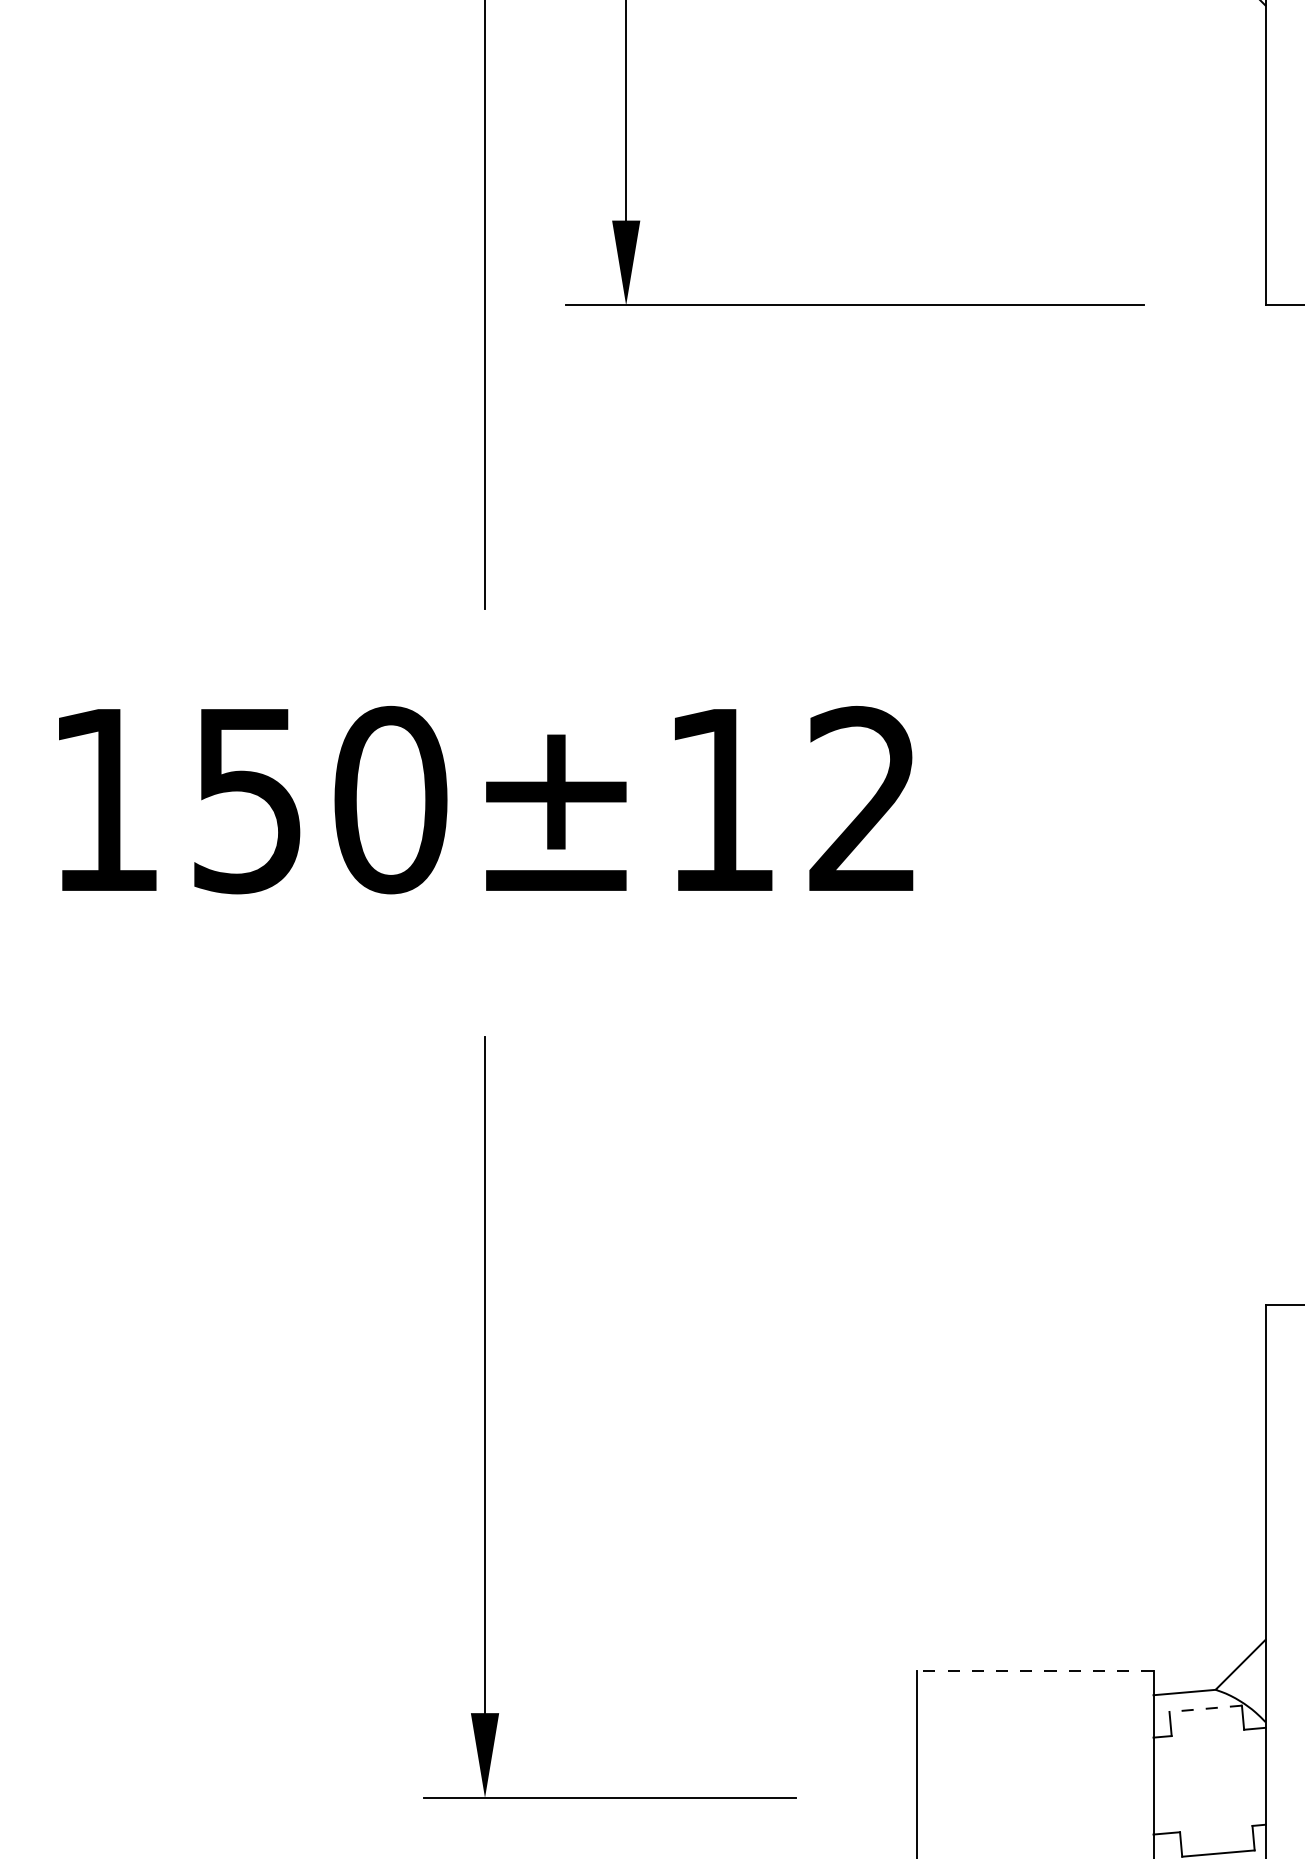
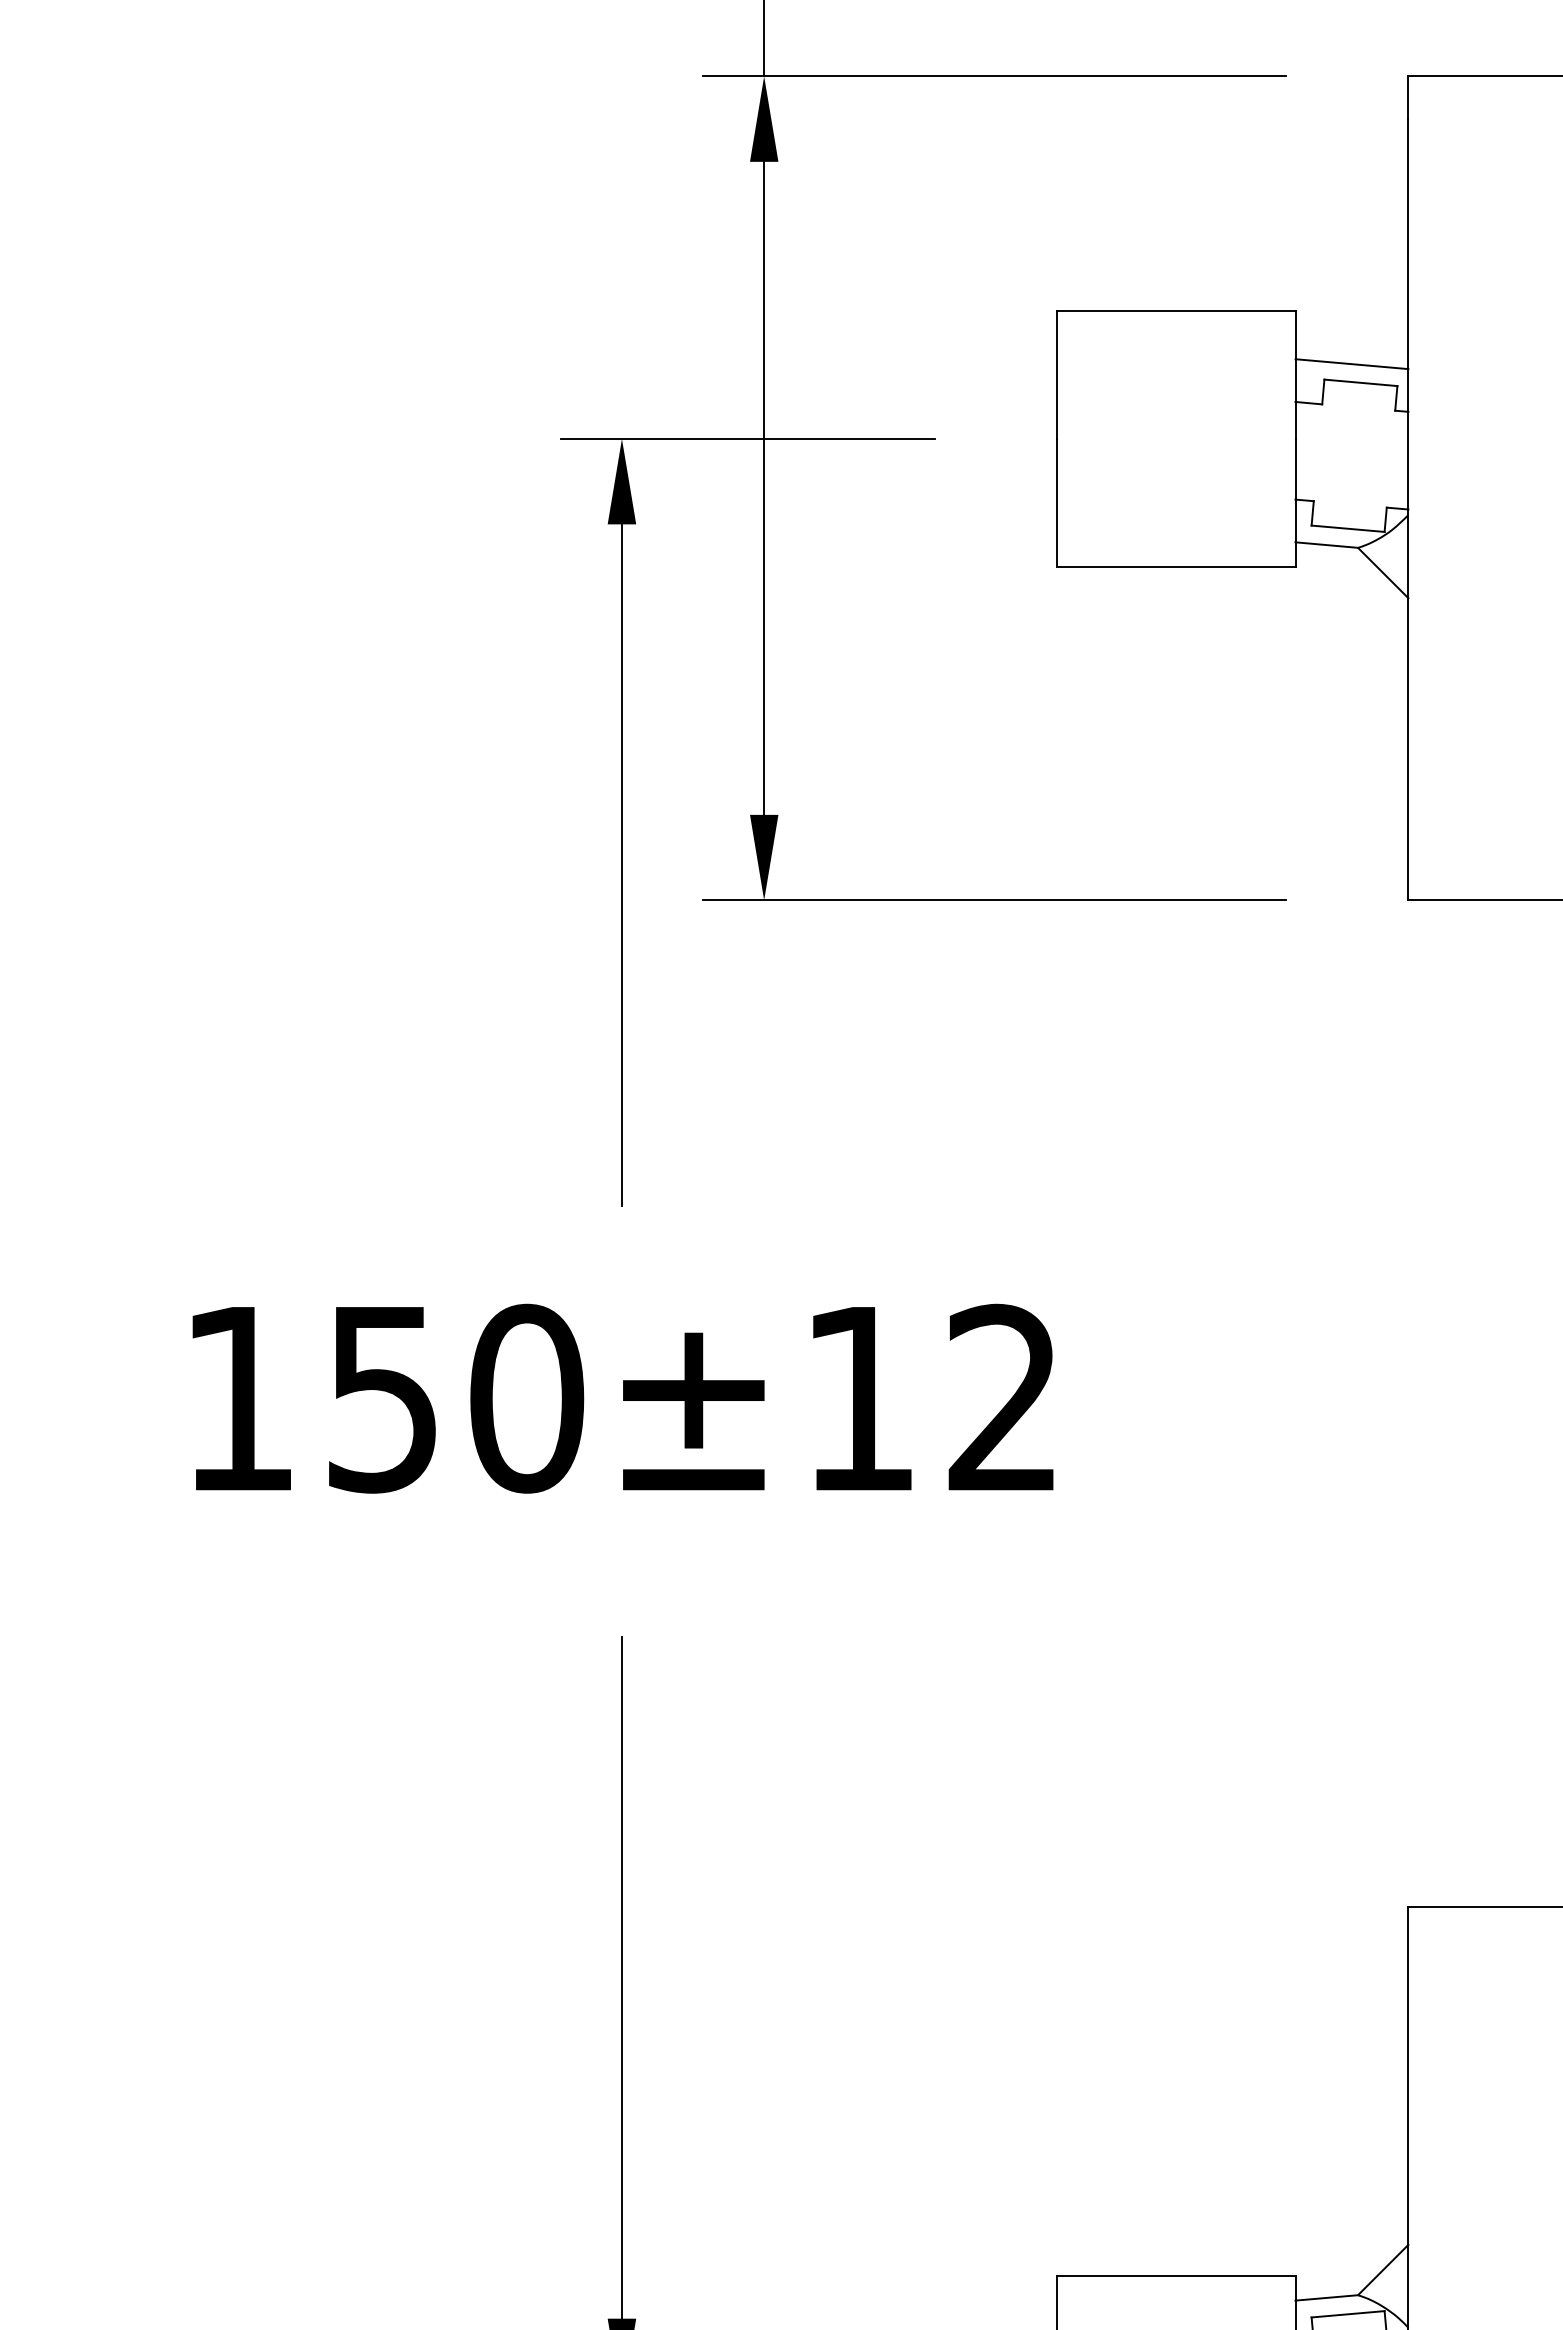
line: (1034, 1671) -> (1175, 2276), dashed -> solid
line: (1206, 1708) -> (1348, 2314), dashed -> solid

